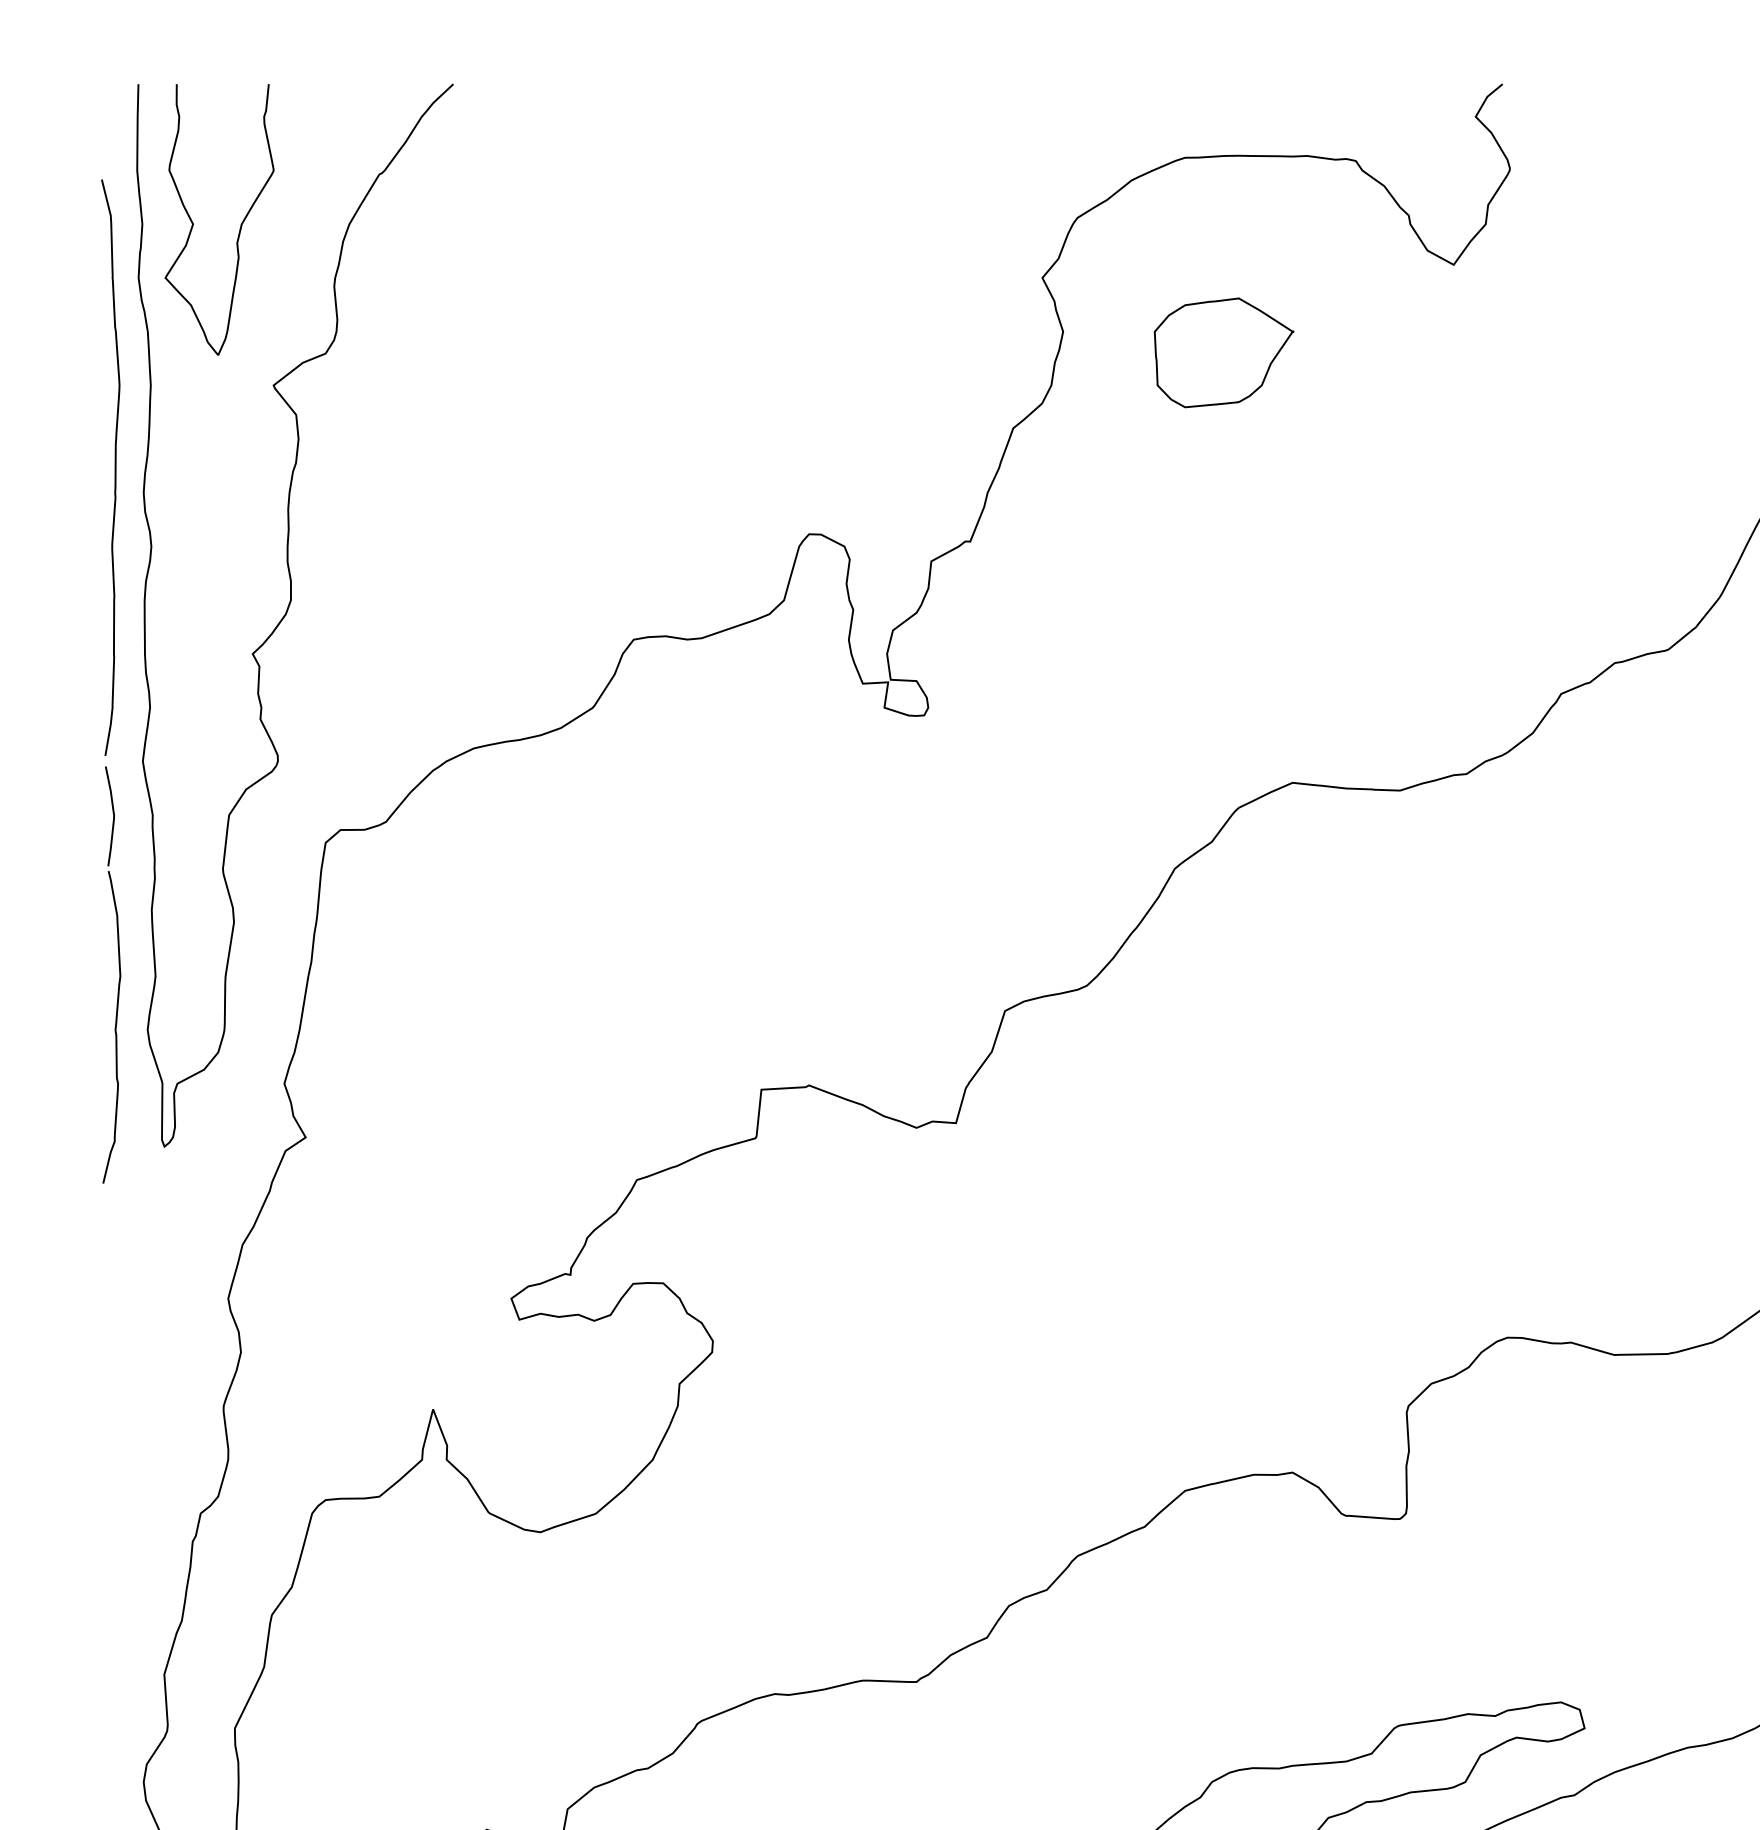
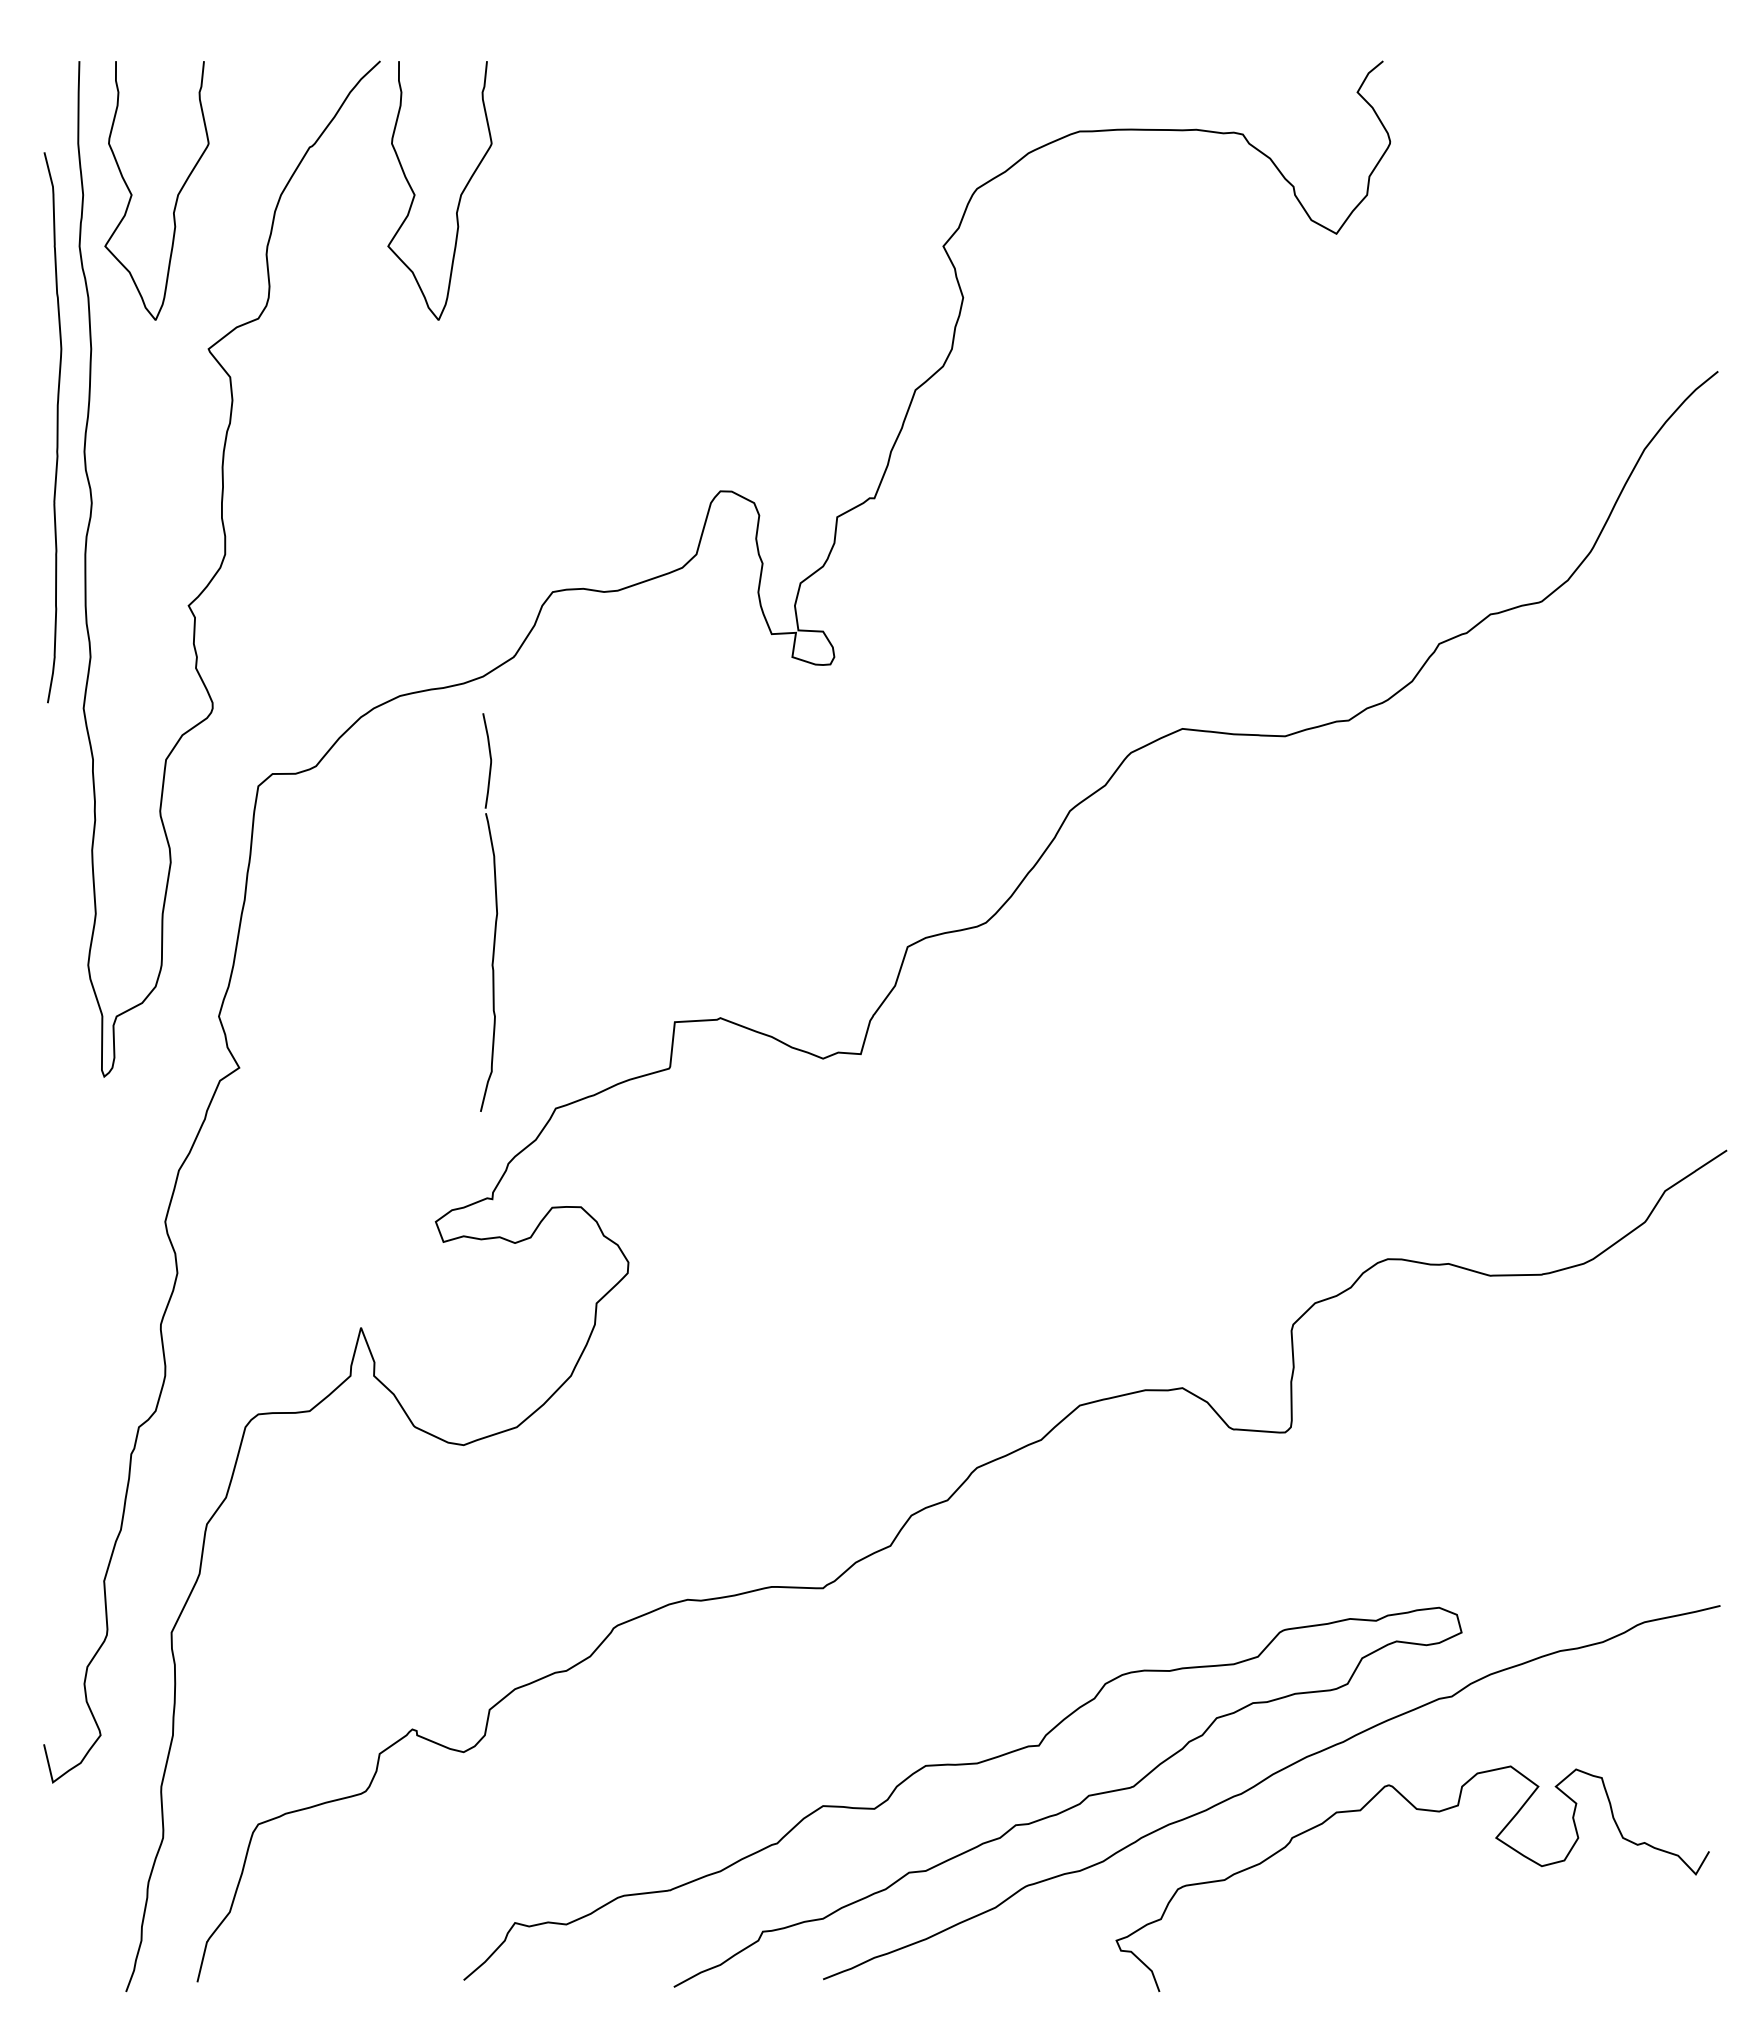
curve: (536, 225) -> (459, 196), added
part: (1223, 352) -> (1116, 317), removed
part: (119, 974) -> (496, 912), moved

